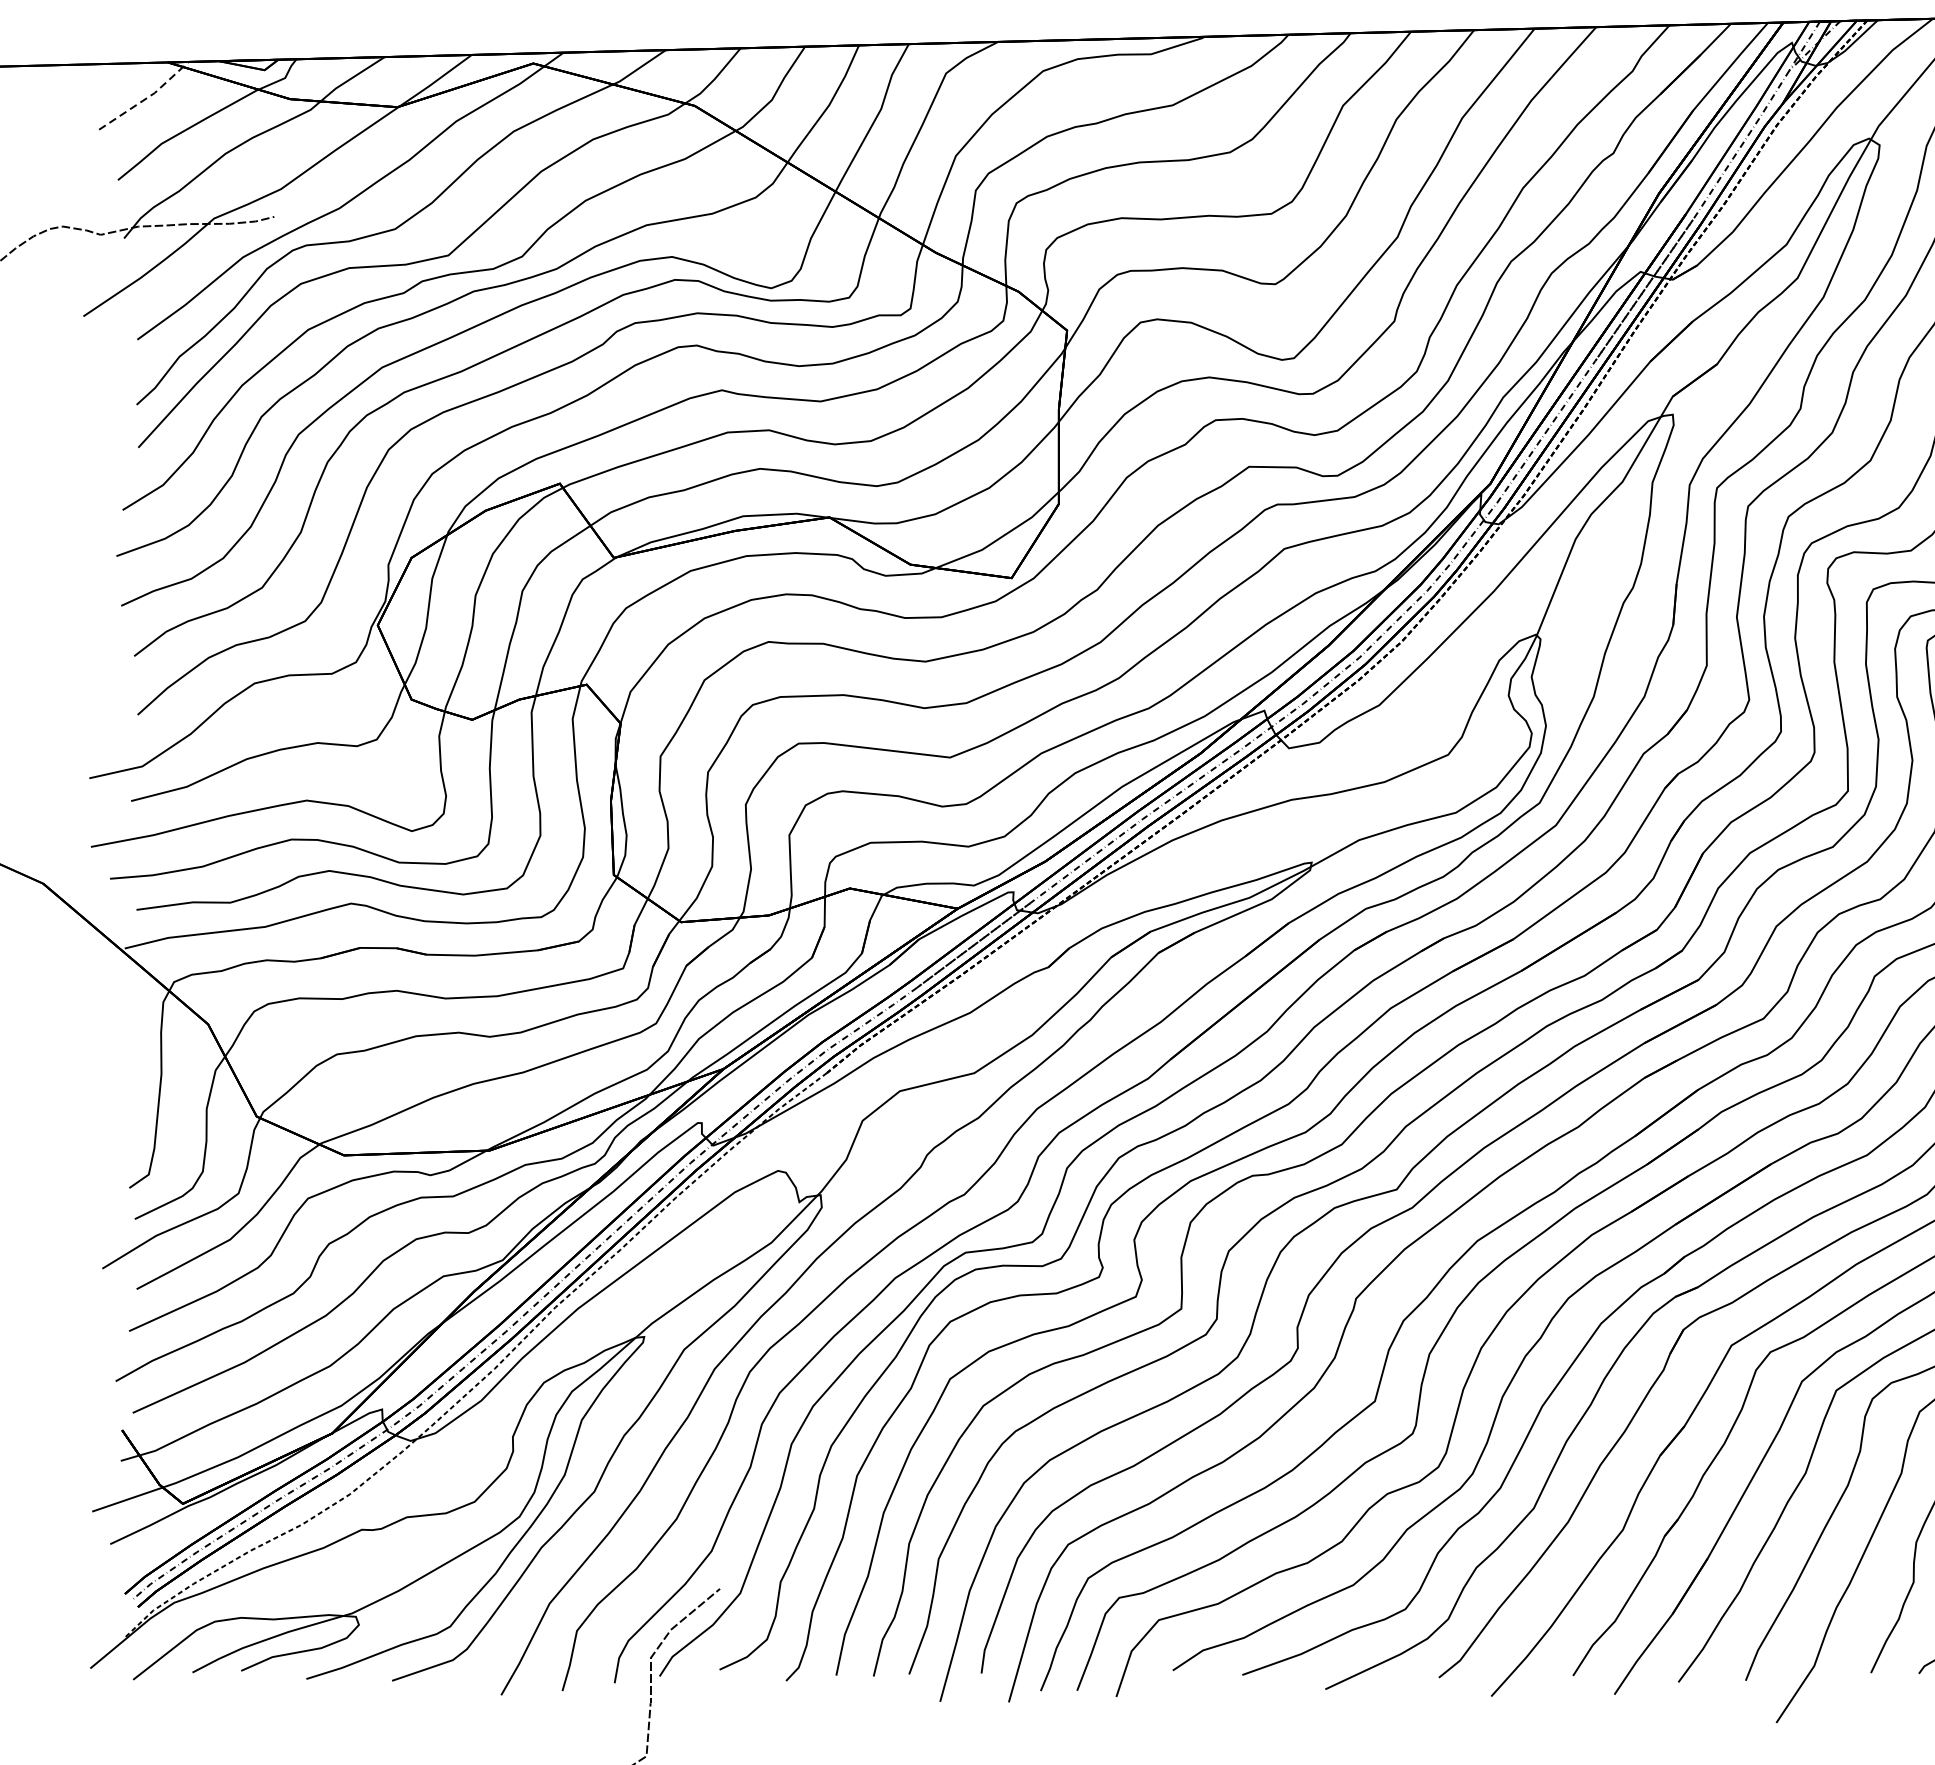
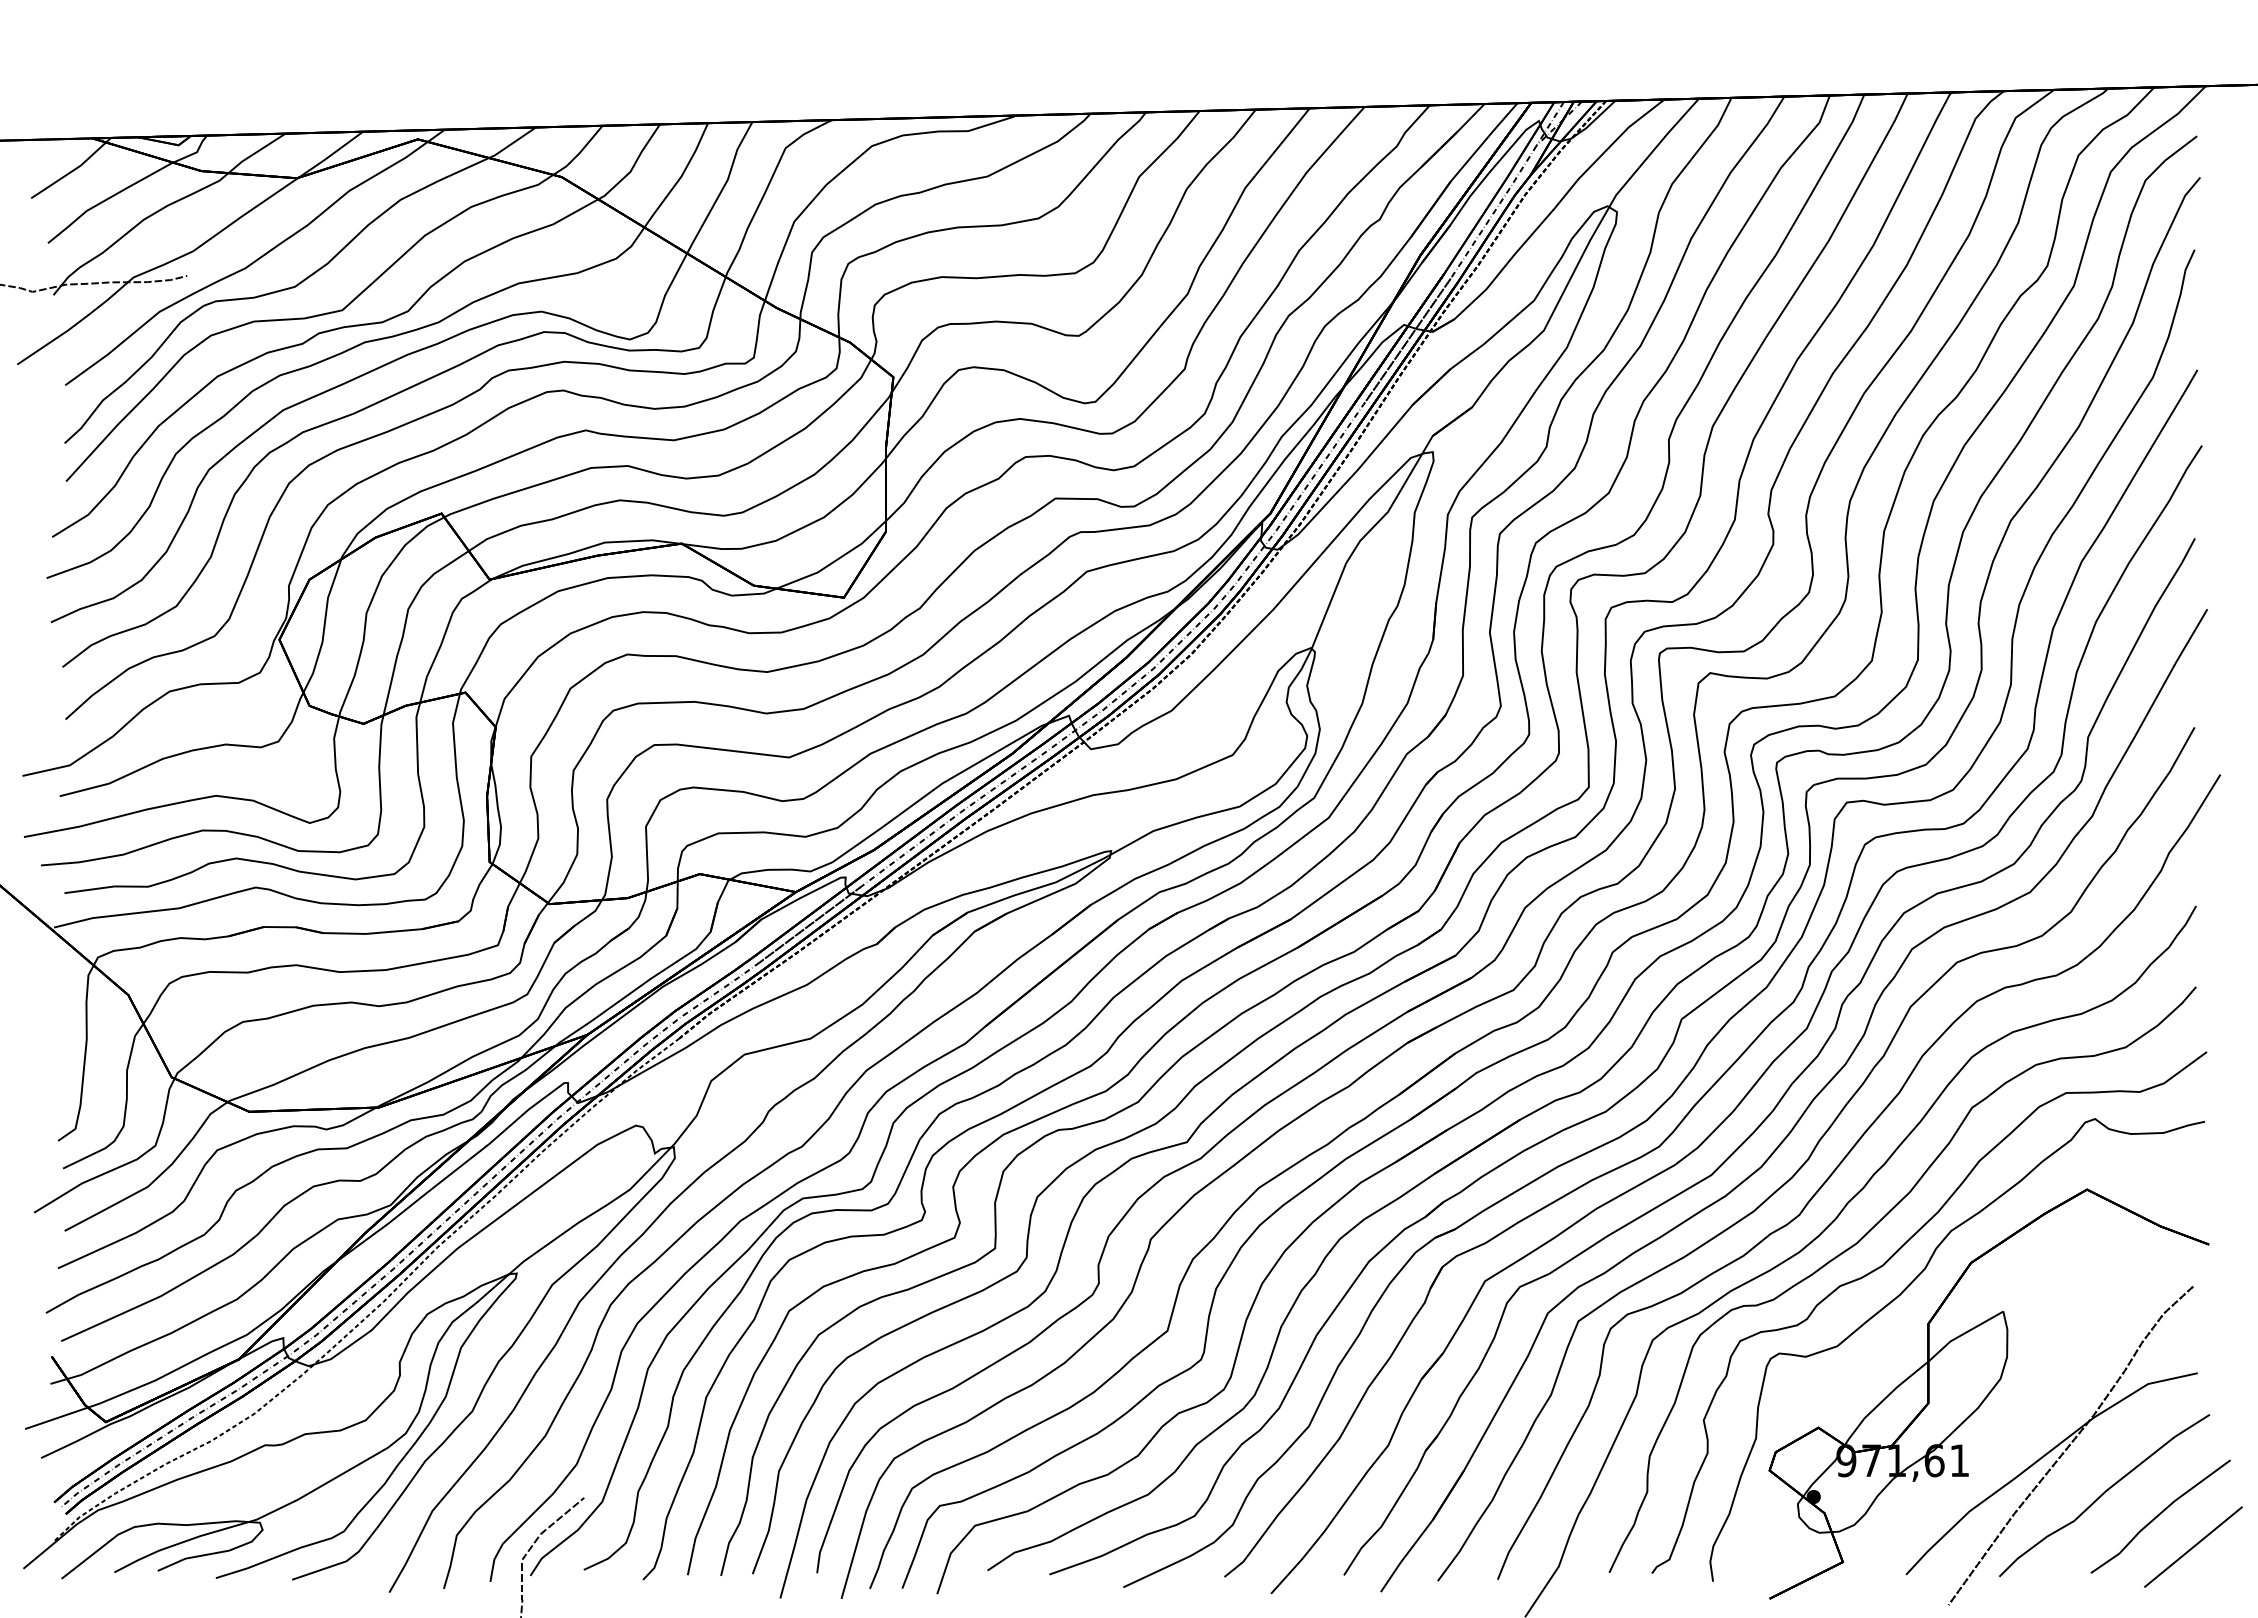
line: (146, 98) -> (73, 170), dashed -> solid

